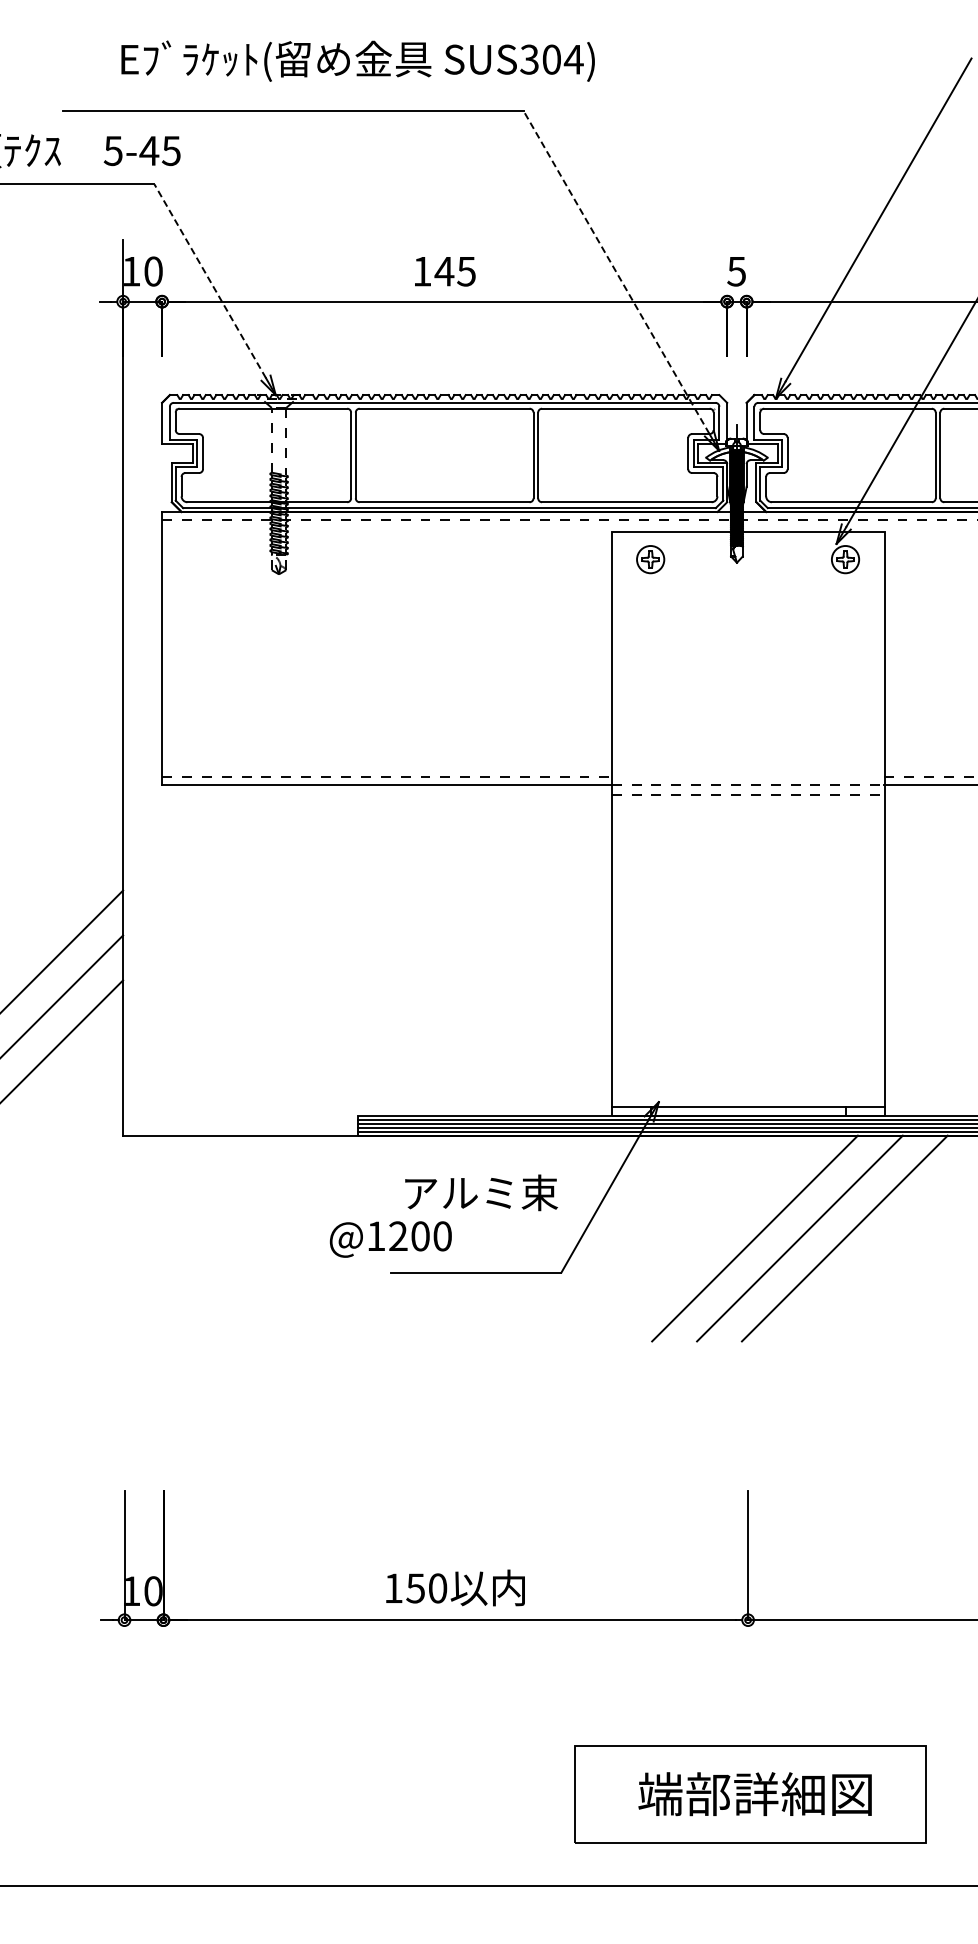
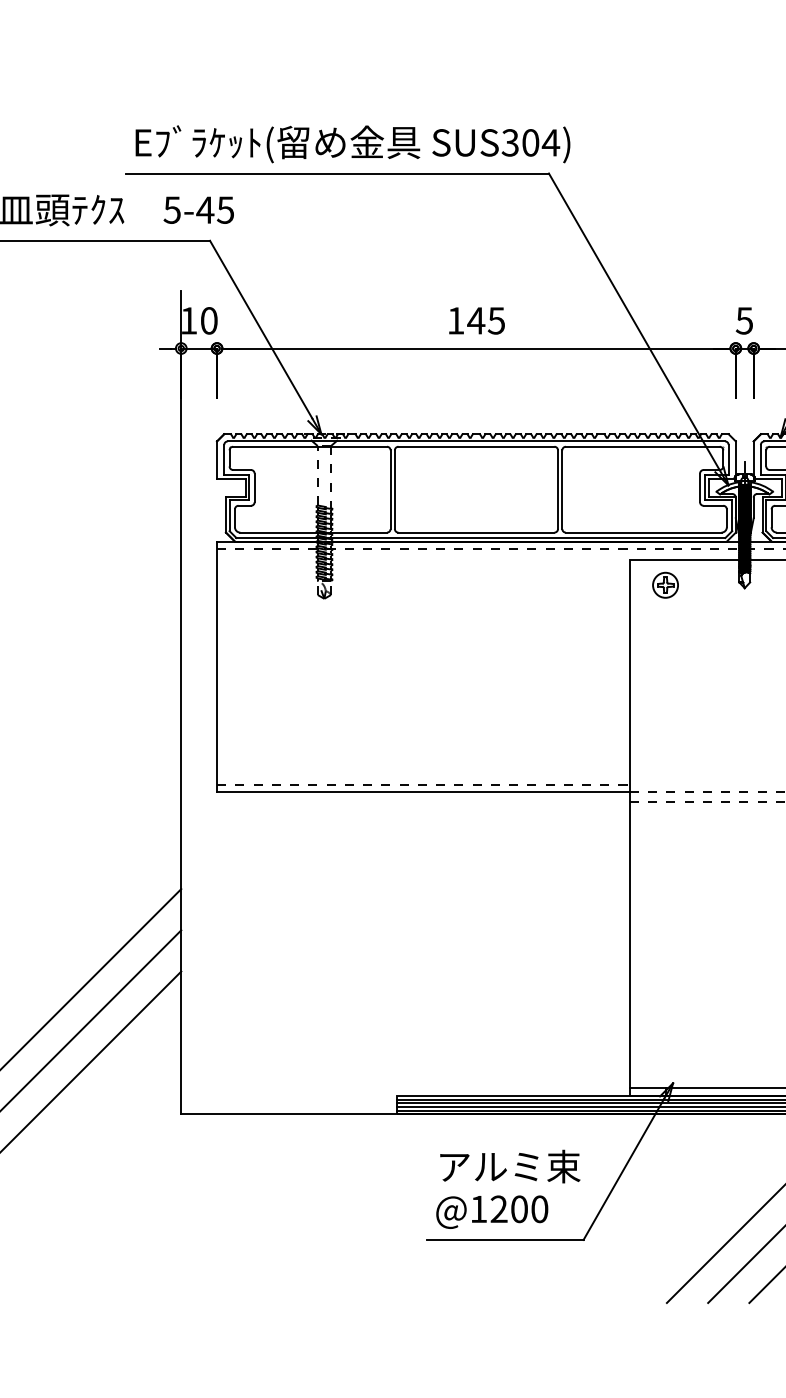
text: (357, 60) -> (352, 143), moved
line: (616, 272) -> (634, 321), dashed -> solid
line: (210, 281) -> (261, 329), dashed -> solid
text: (390, 1239) -> (491, 1212), moved

